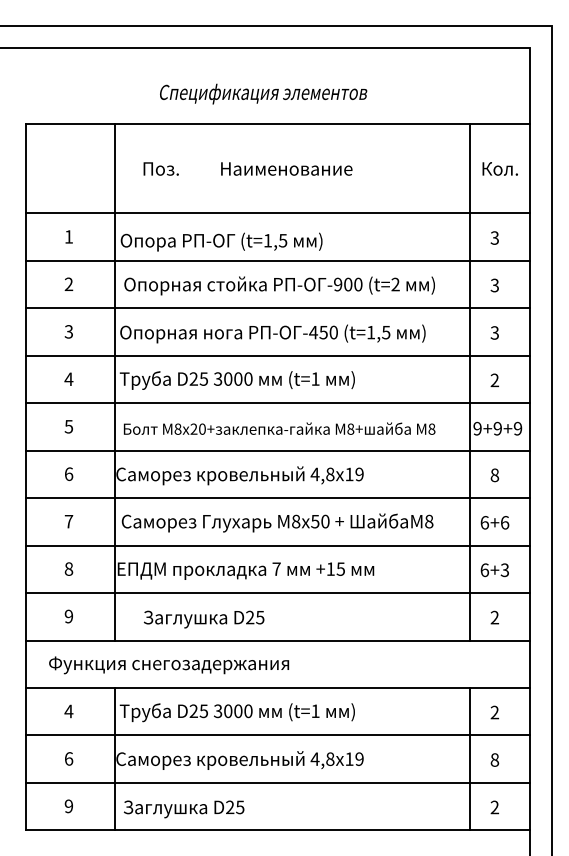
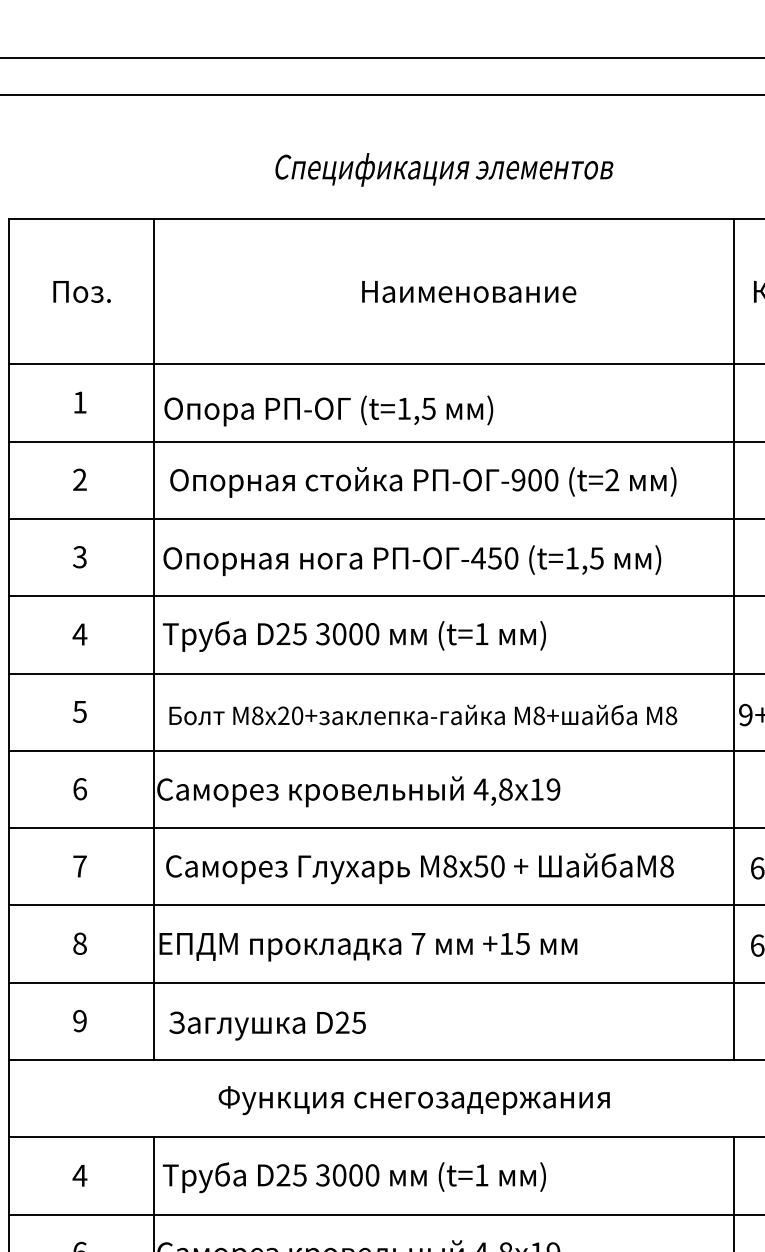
text: (263, 93) -> (444, 168), moved
text: (160, 168) -> (80, 291), moved
text: (286, 168) -> (468, 291), moved
text: (204, 619) -> (268, 1025), moved
text: (169, 665) -> (414, 1100), moved

